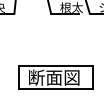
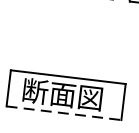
line: (56, 89) -> (64, 113), solid -> dashed

